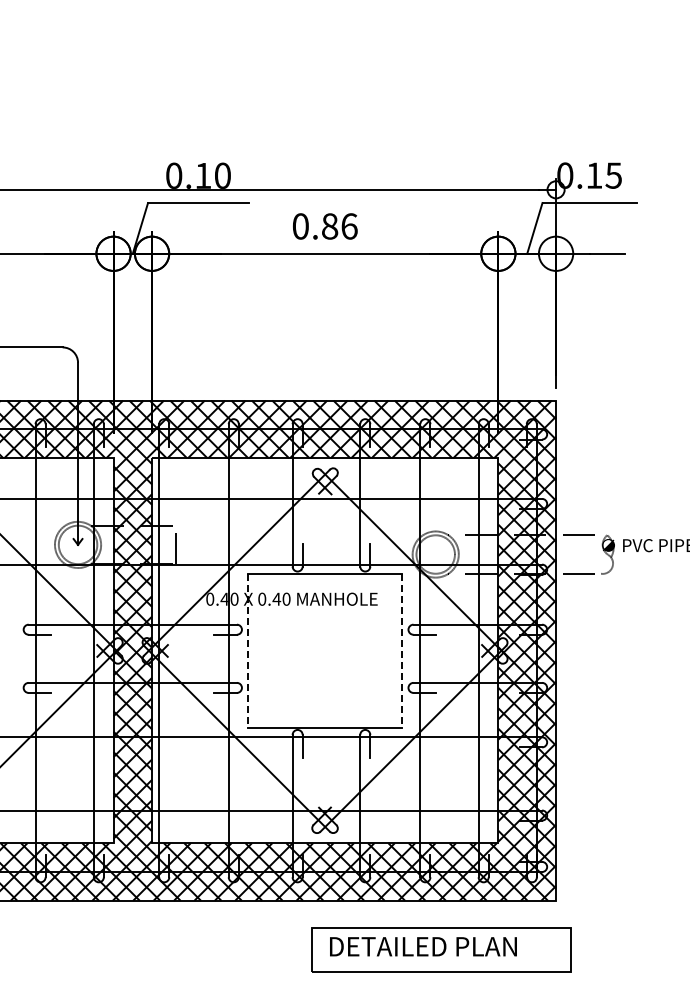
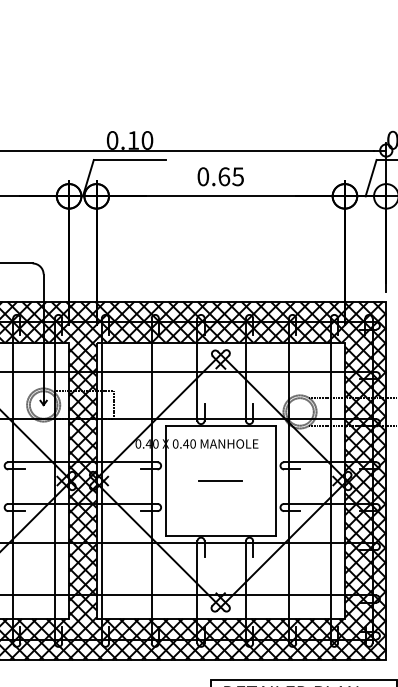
text: (339, 226) -> (231, 176), 0.86 -> 0.65
line: (248, 650) -> (165, 480), dashed -> solid
line: (325, 650) -> (221, 480), added
line: (402, 650) -> (276, 480), dashed -> solid

